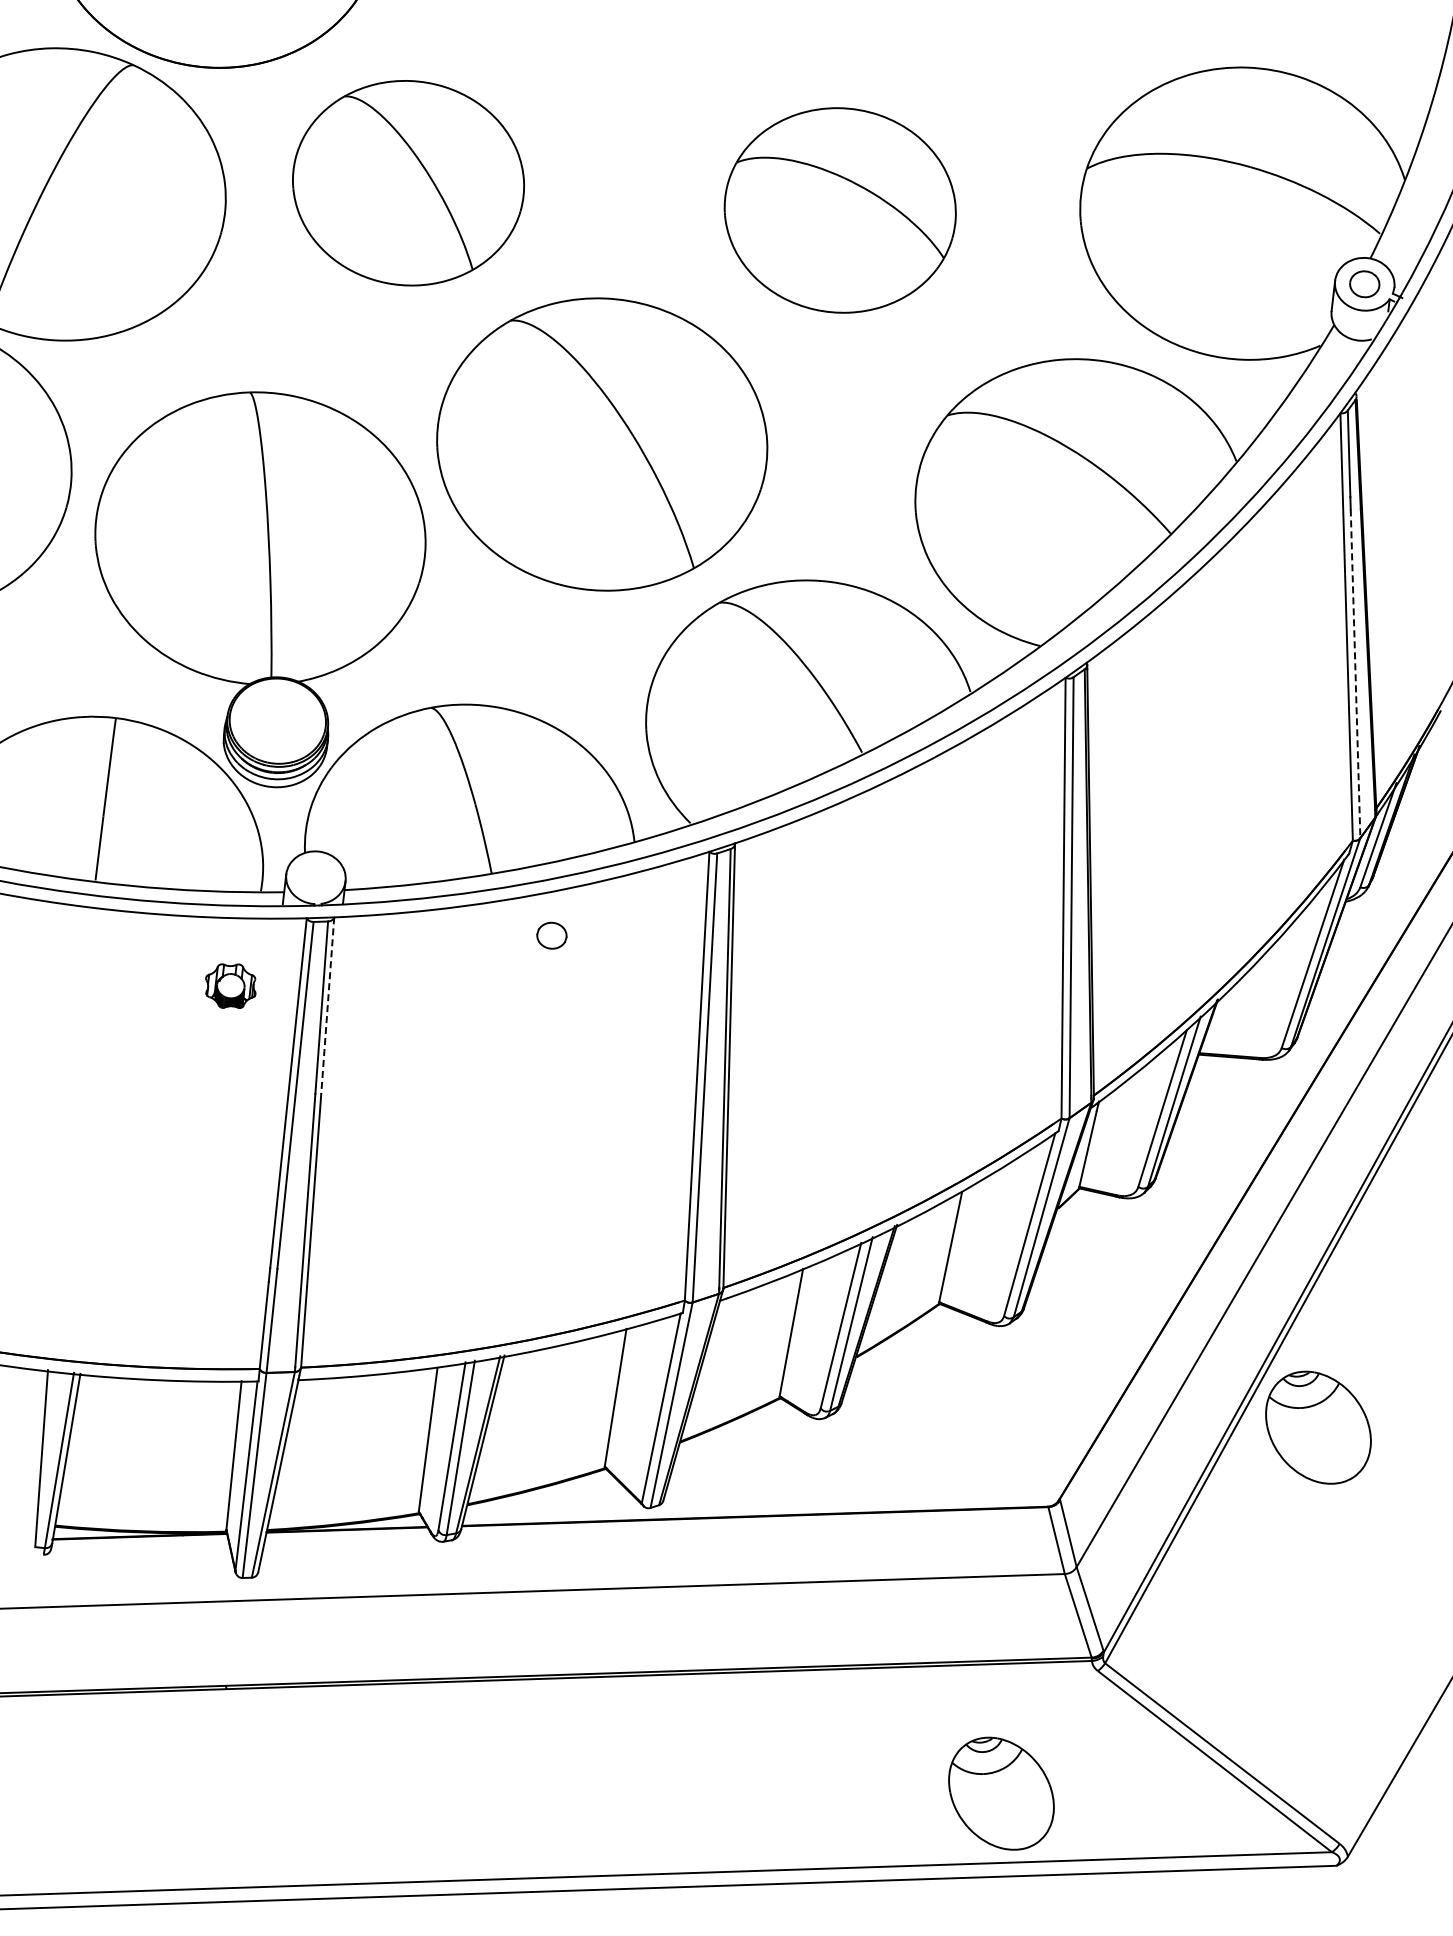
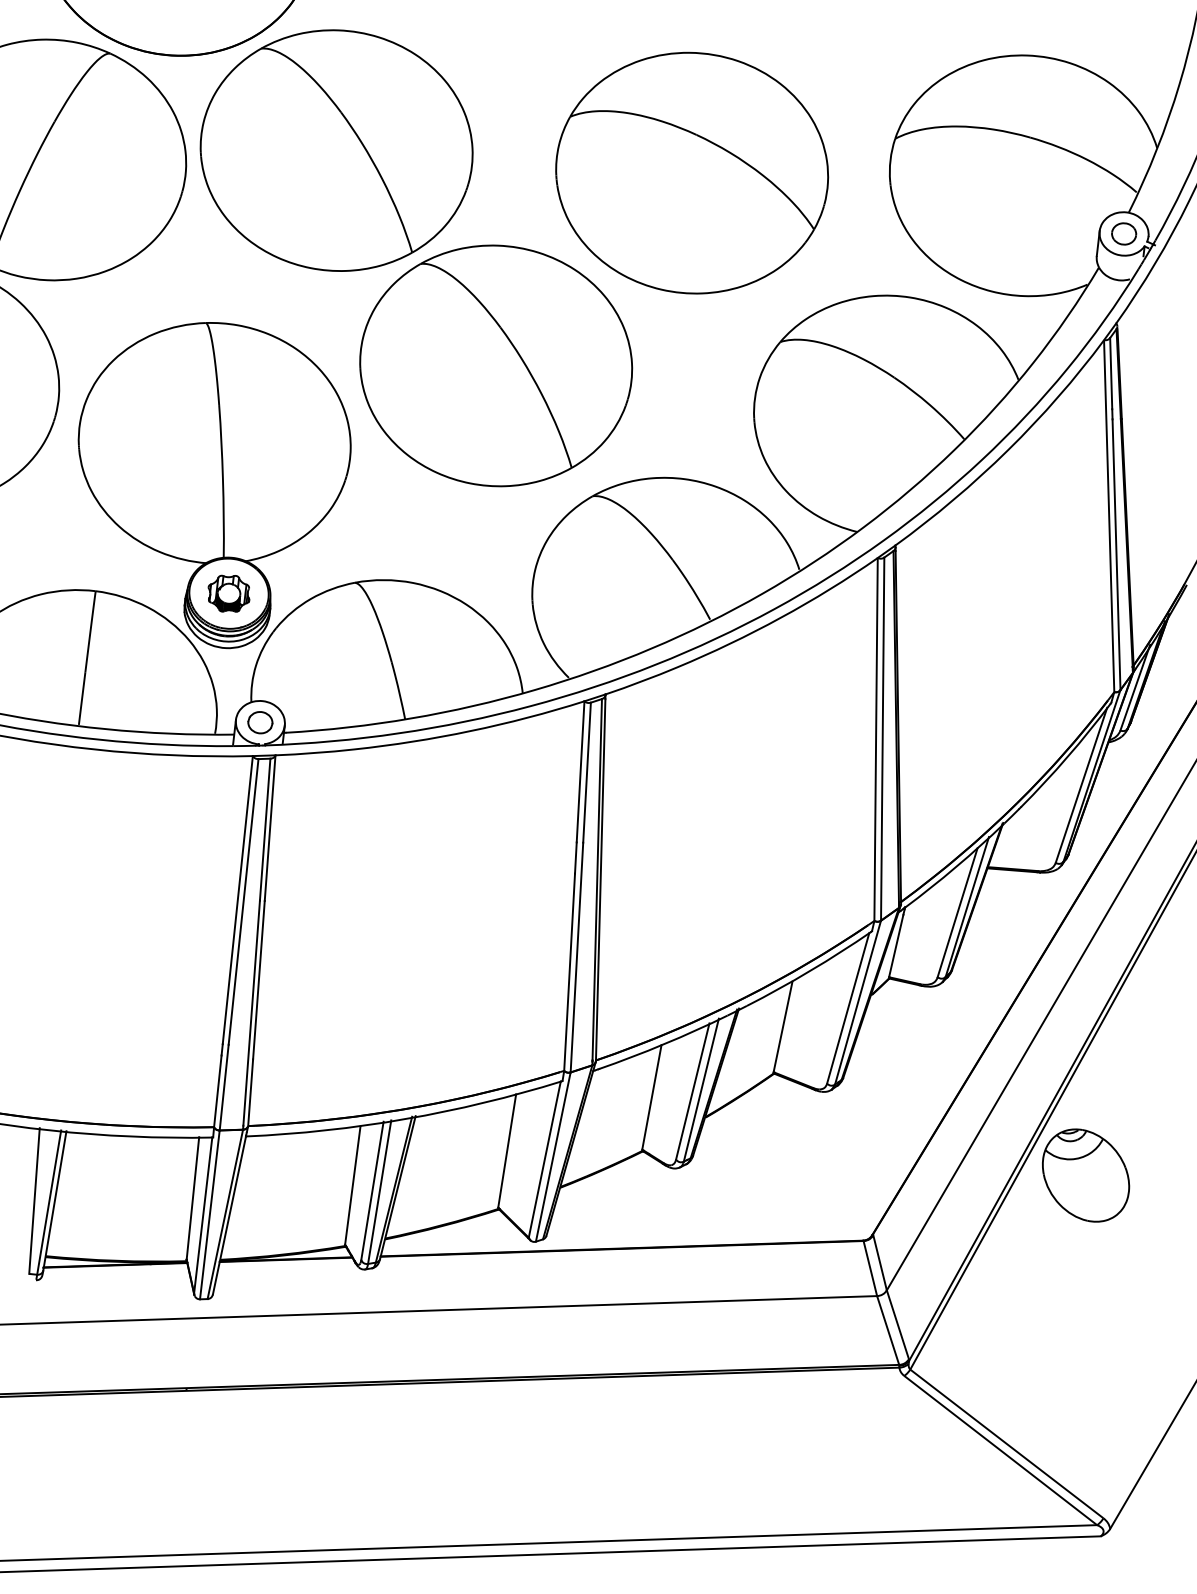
part: (408, 183) -> (336, 150), size x1.43
part: (840, 210) -> (692, 173), size x1.43
line: (1355, 674) -> (1116, 555), dashed -> solid
part: (551, 935) -> (260, 722), moved
part: (230, 985) -> (228, 593), moved
line: (327, 1005) -> (269, 827), dashed -> solid
part: (1001, 1793) -> (824, 1476), removed

